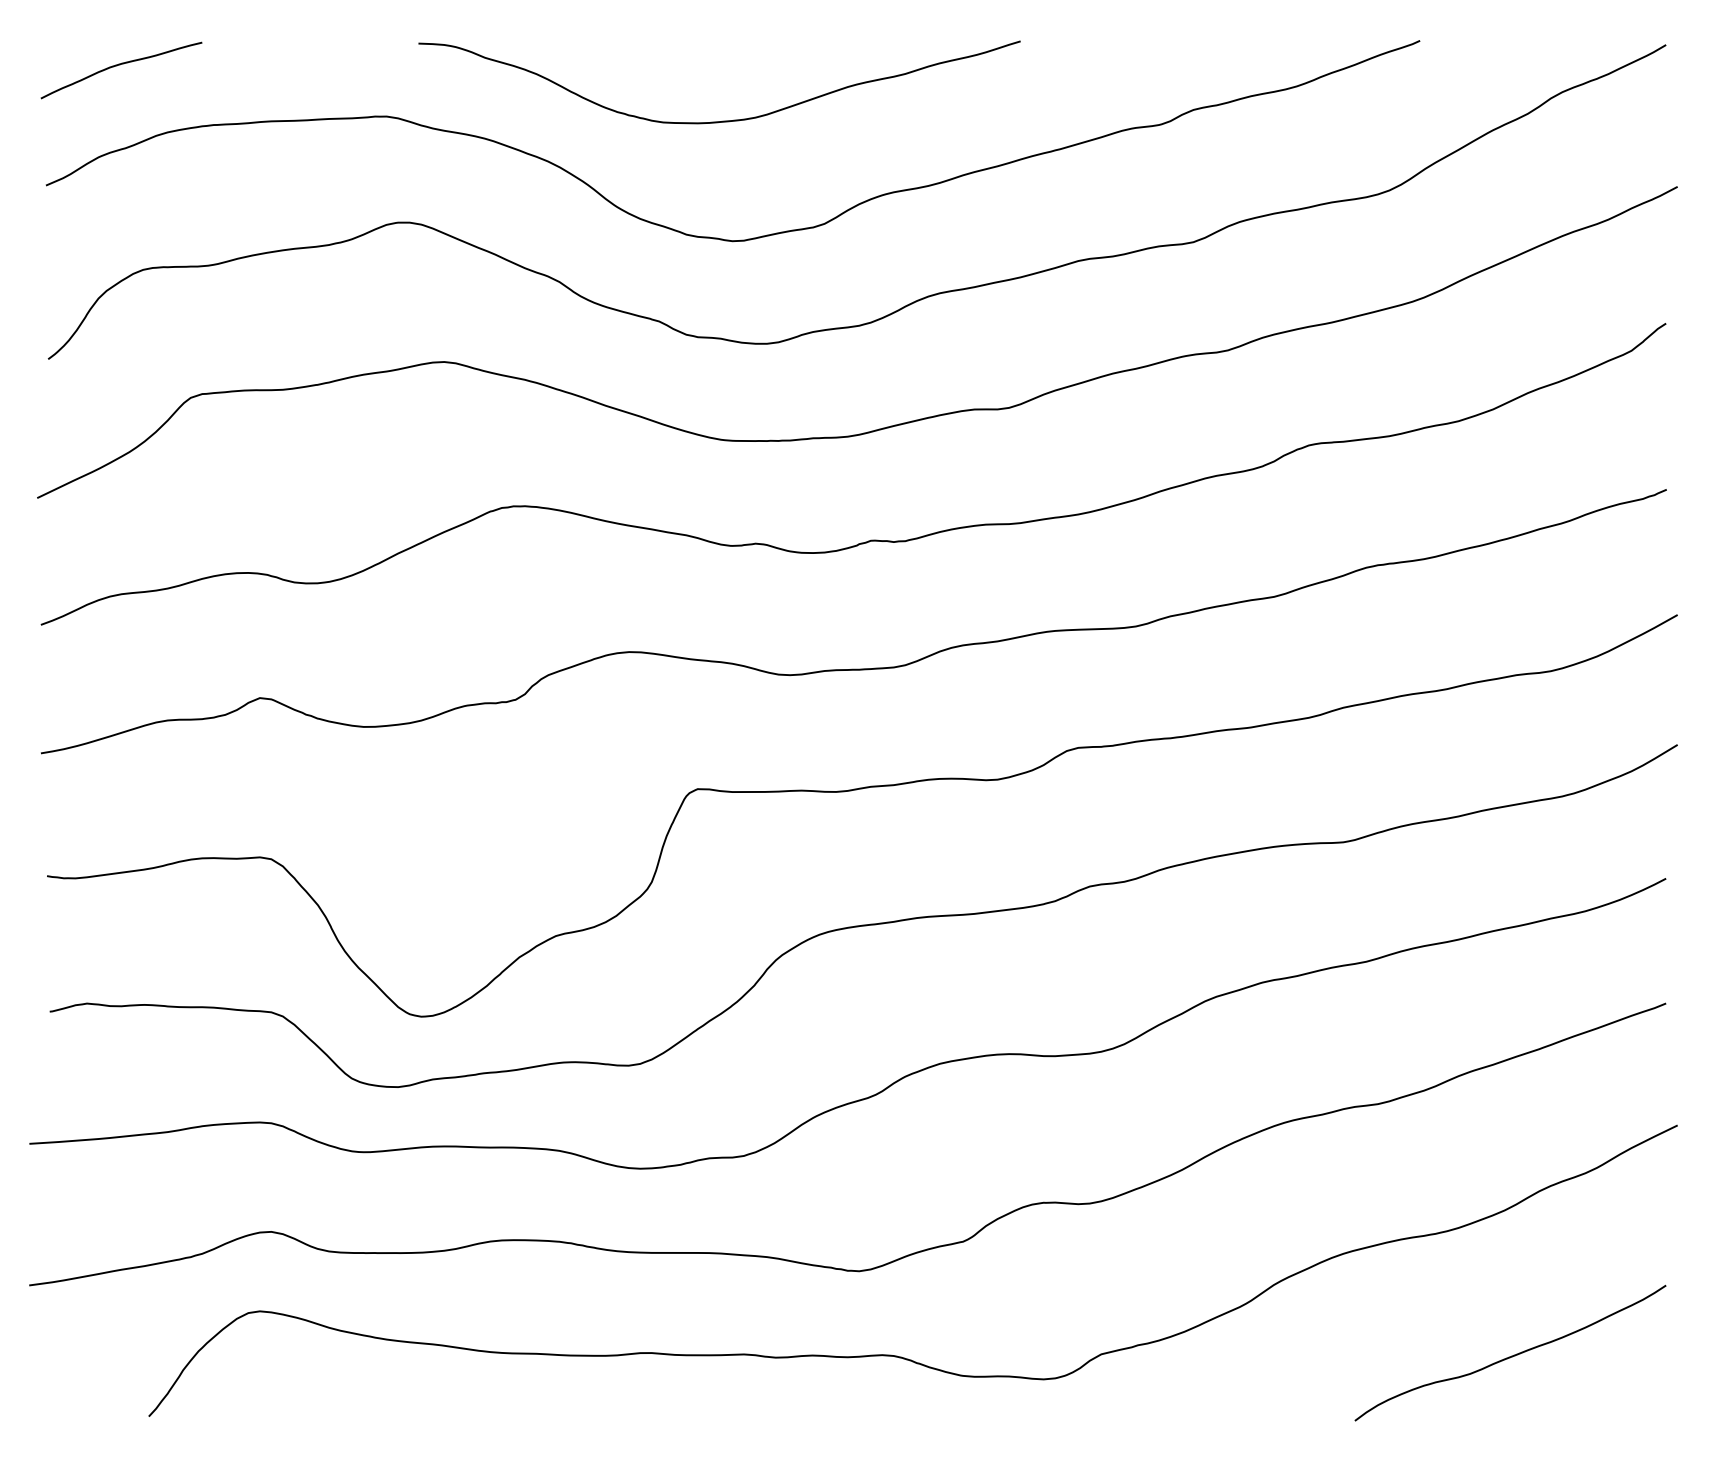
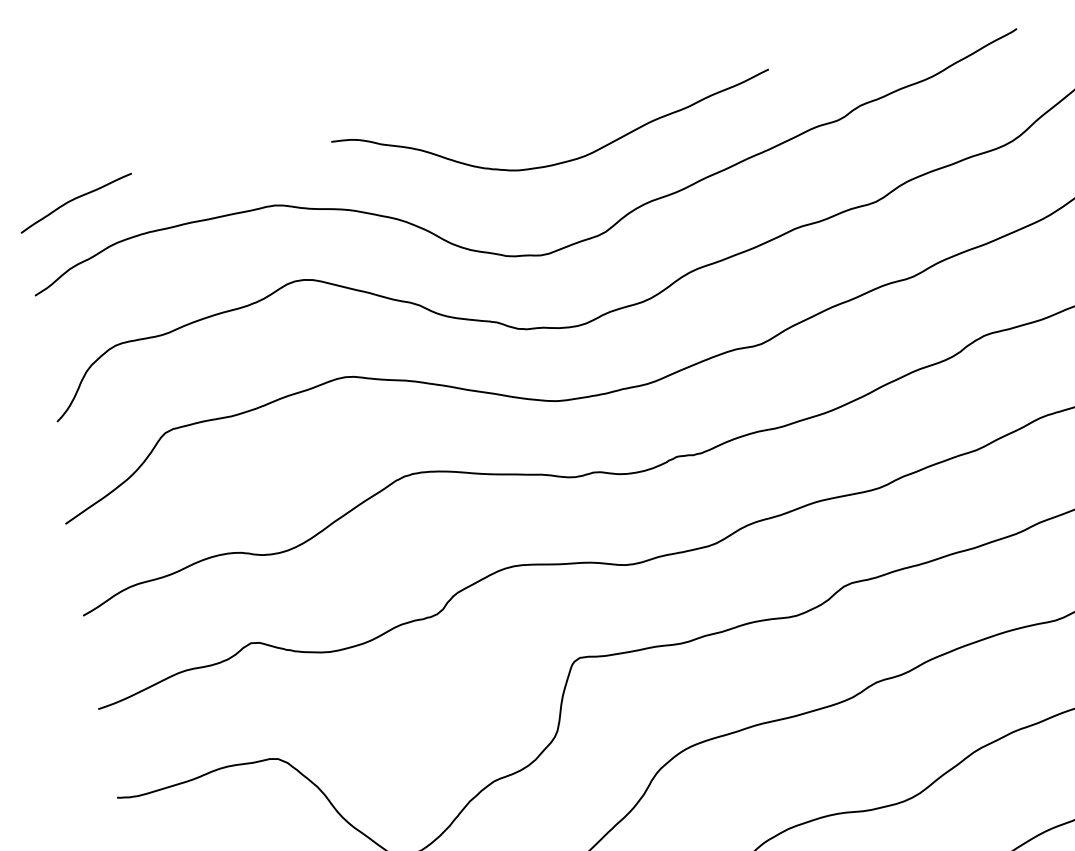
curve: (722, 120) -> (561, 162), moved

